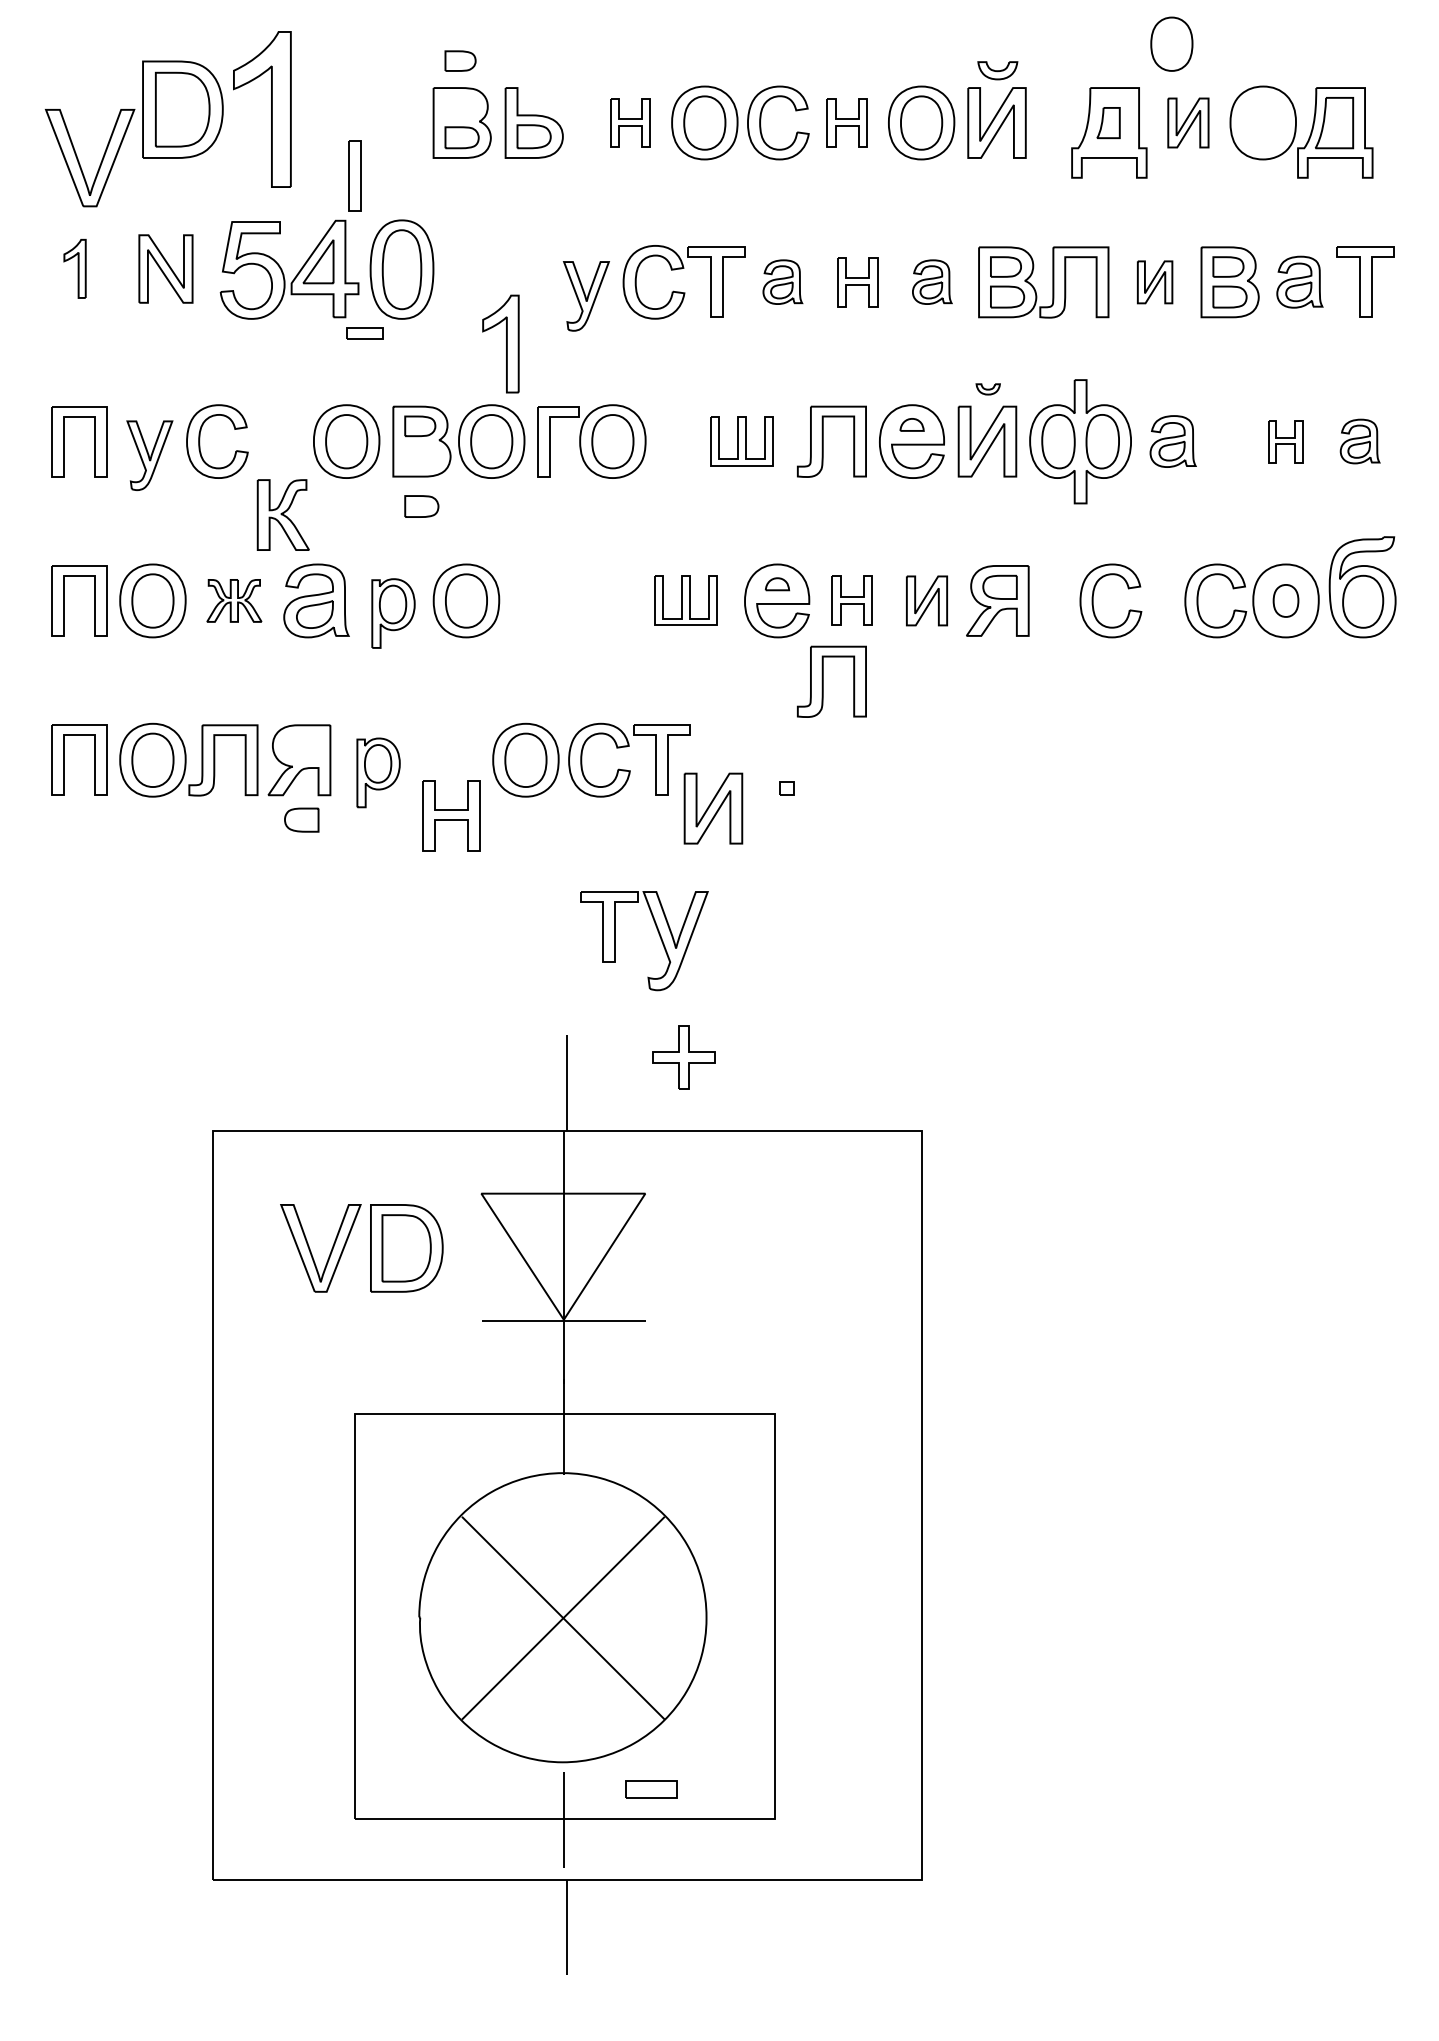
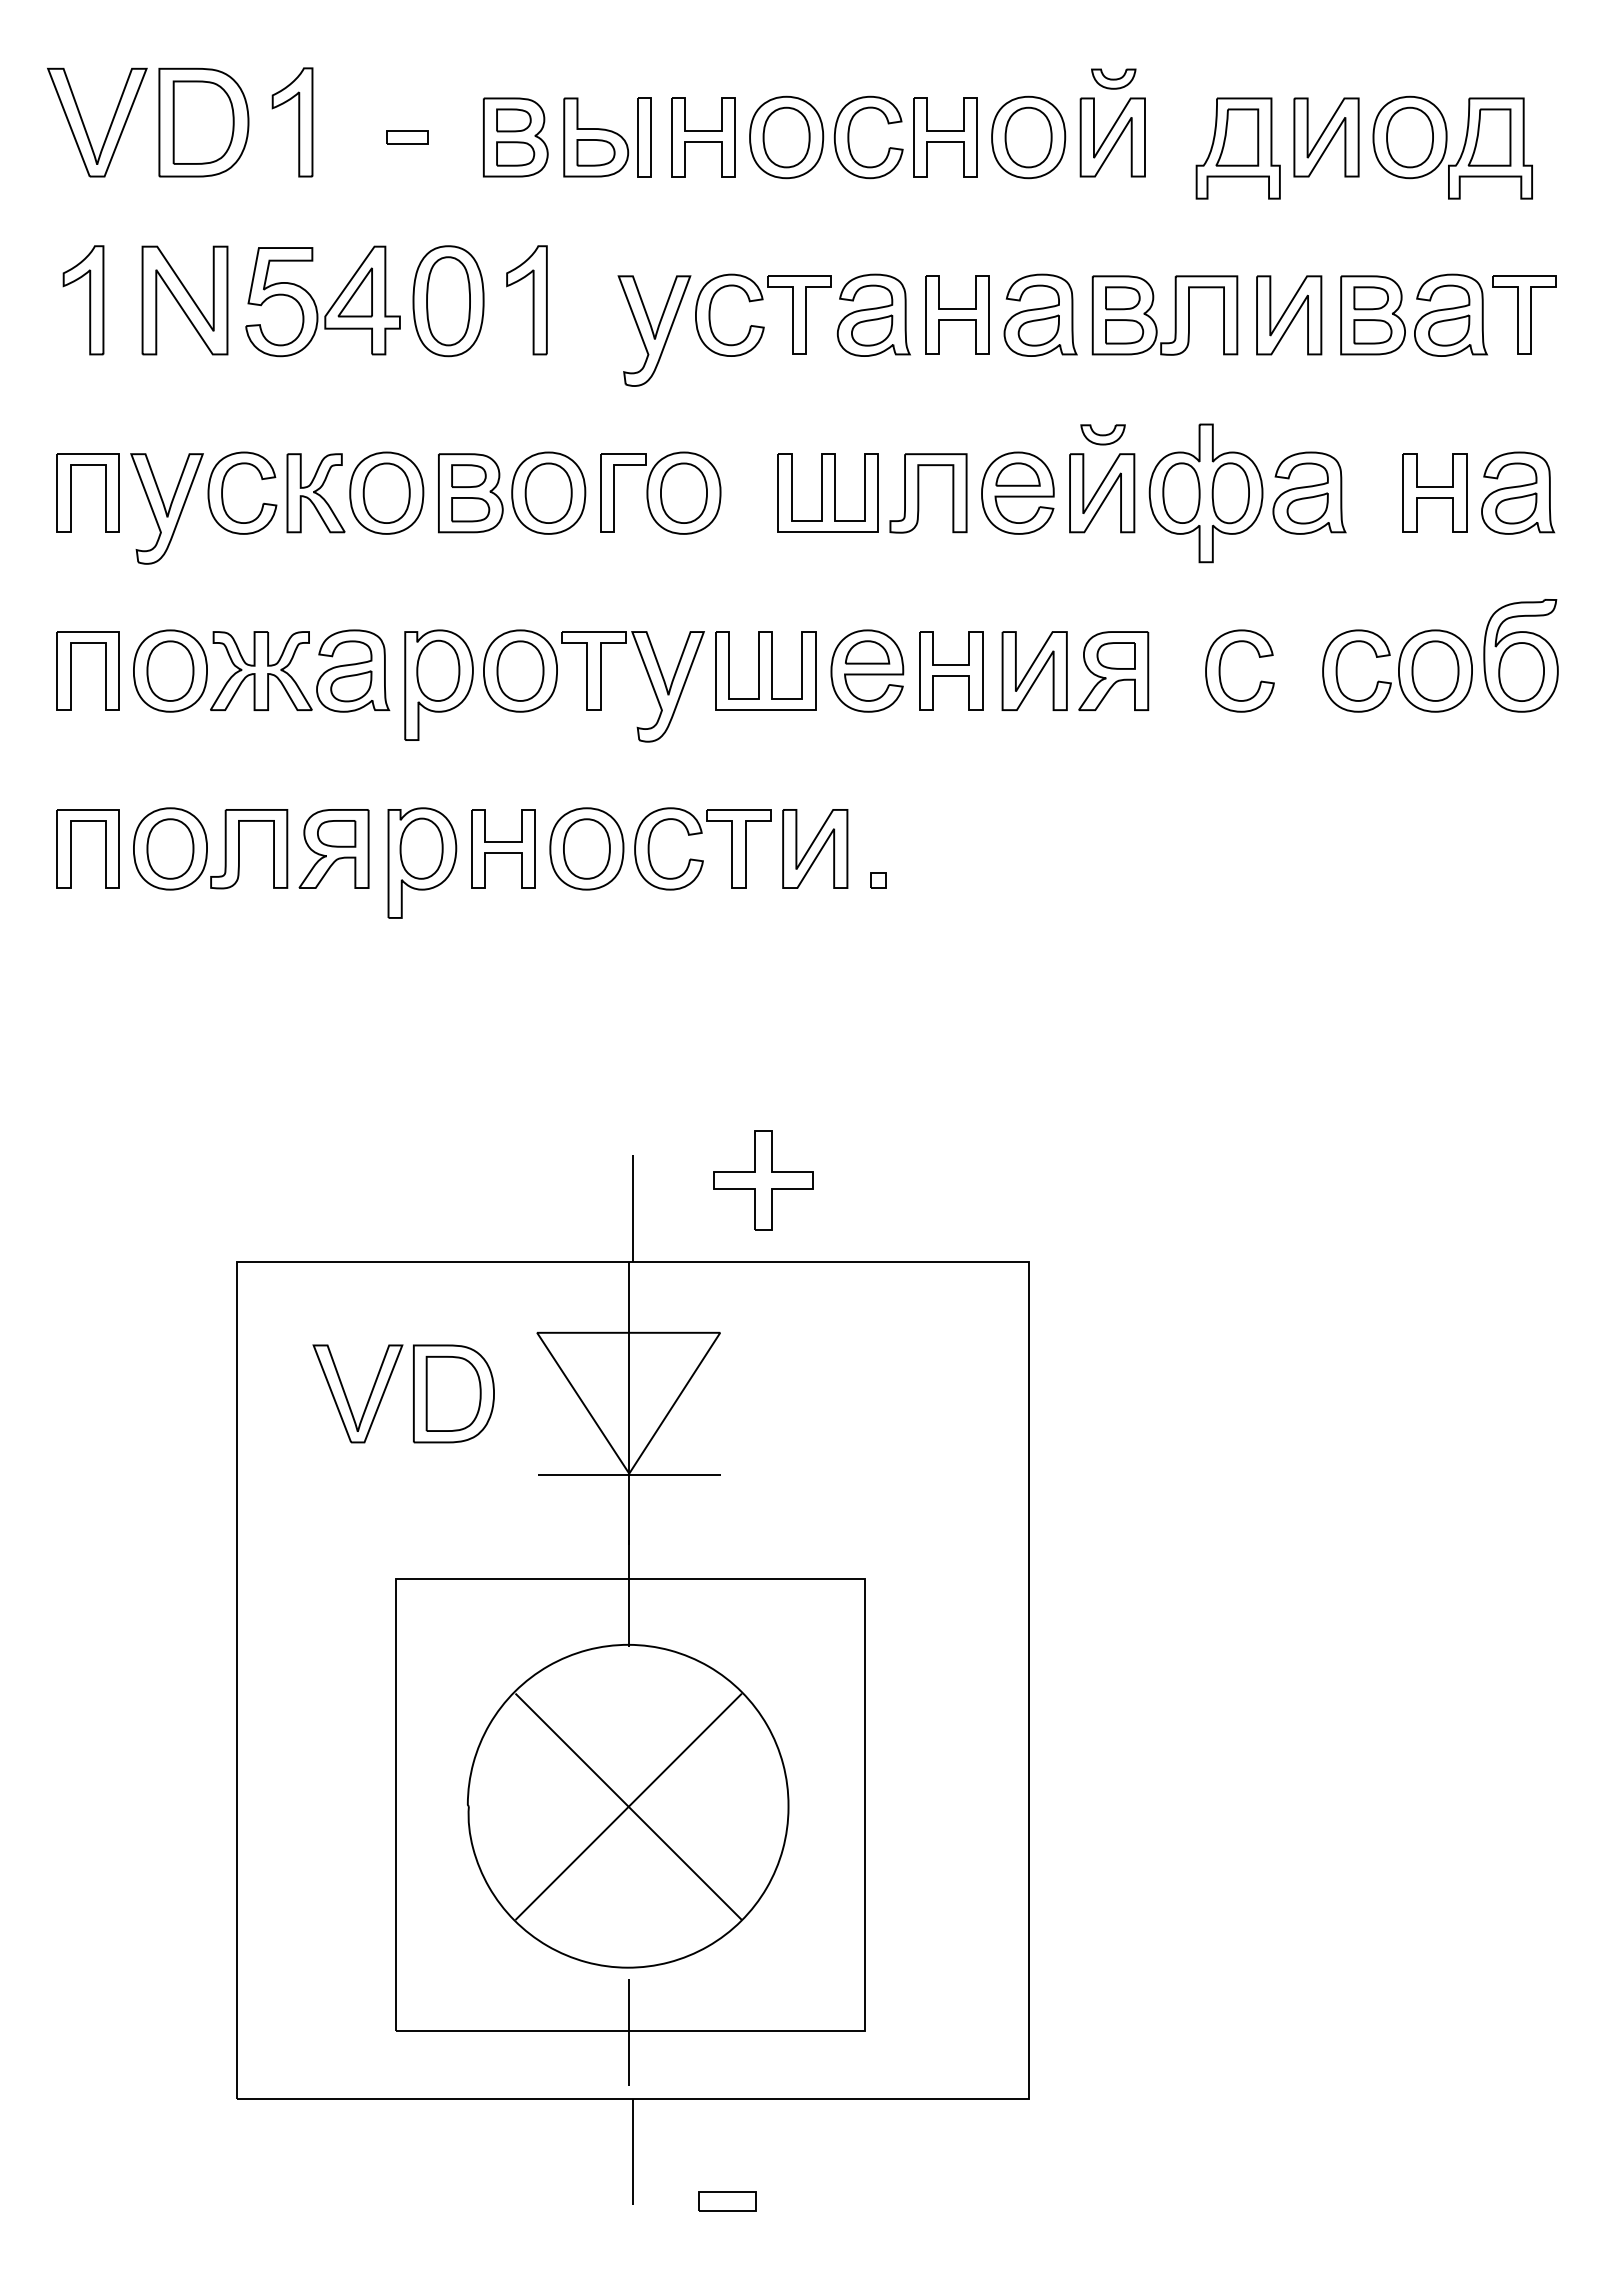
part: (1171, 44) -> (1409, 137), moved
part: (460, 61) -> (513, 120), moved
part: (262, 109) -> (292, 122), size x0.62
part: (630, 123) -> (703, 137), size x1.43
part: (847, 123) -> (945, 137), size x1.43
part: (1108, 123) -> (1237, 137), size x1.67
part: (1188, 123) -> (1326, 137), size x1.43
part: (100, 163) -> (108, 128), moved
part: (354, 175) -> (644, 137), moved
part: (75, 269) -> (83, 300), size x1.67
part: (165, 269) -> (184, 300), size x1.43
part: (782, 281) -> (873, 314), size x1.67
part: (857, 281) -> (957, 314), size x1.43
part: (932, 281) -> (1040, 314), size x1.67
part: (1299, 281) -> (1450, 314), size x1.43
part: (1155, 282) -> (1289, 315), size x1.67
part: (586, 295) -> (654, 330), size x1.43
part: (365, 333) -> (407, 137), moved
part: (500, 344) -> (526, 300), moved
part: (987, 389) -> (1102, 434), size x1.67
part: (911, 424) -> (1017, 474), size x1.67
part: (741, 440) -> (827, 492), size x1.43
part: (1173, 440) -> (1309, 492), size x1.43
part: (1285, 440) -> (1434, 492), size x1.67
part: (1360, 440) -> (1518, 492), size x1.67
part: (149, 455) -> (166, 508), size x1.43
part: (421, 506) -> (470, 509), moved
part: (282, 515) -> (315, 493), moved
part: (777, 584) -> (867, 652), size x1.67
part: (234, 600) -> (261, 670), size x1.67
part: (685, 600) -> (765, 670), size x1.43
part: (852, 600) -> (951, 670), size x1.43
part: (926, 600) -> (1034, 670), size x1.43
part: (1286, 600) -> (1435, 670), size x1.67
part: (393, 612) -> (438, 684), size x1.43
part: (823, 681) -> (919, 761), removed
part: (378, 772) -> (422, 862), size x1.43
part: (713, 808) -> (815, 848), moved
part: (451, 815) -> (503, 848), moved
part: (301, 819) -> (336, 833), moved
part: (659, 935) -> (649, 680), moved
part: (684, 1057) -> (763, 1180), size x1.43
part: (651, 1789) -> (727, 2201), moved

